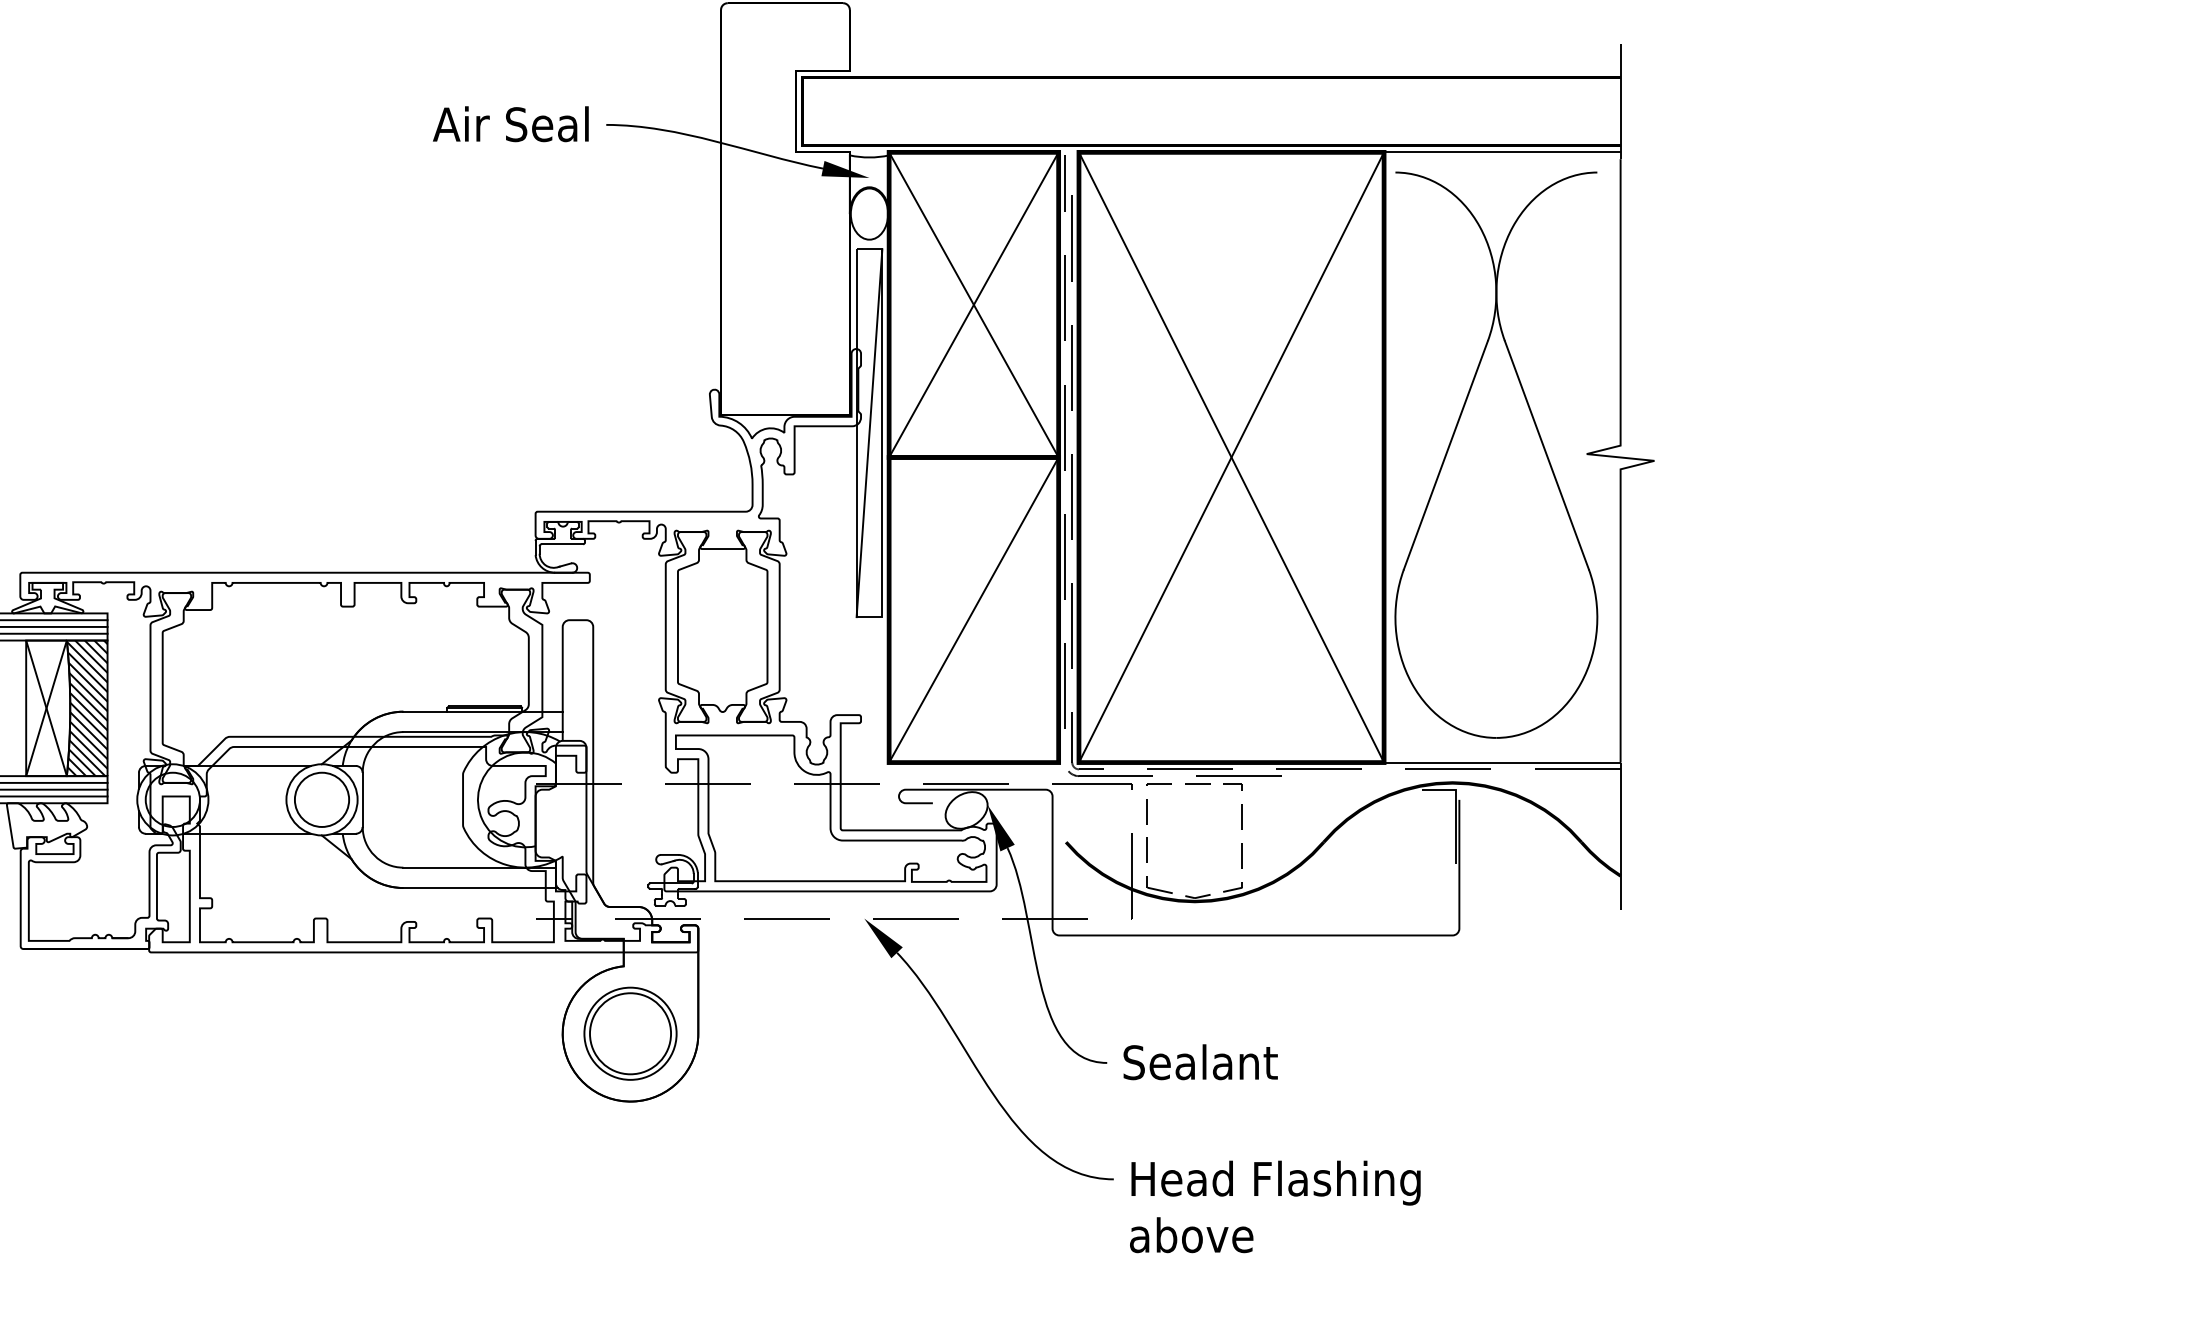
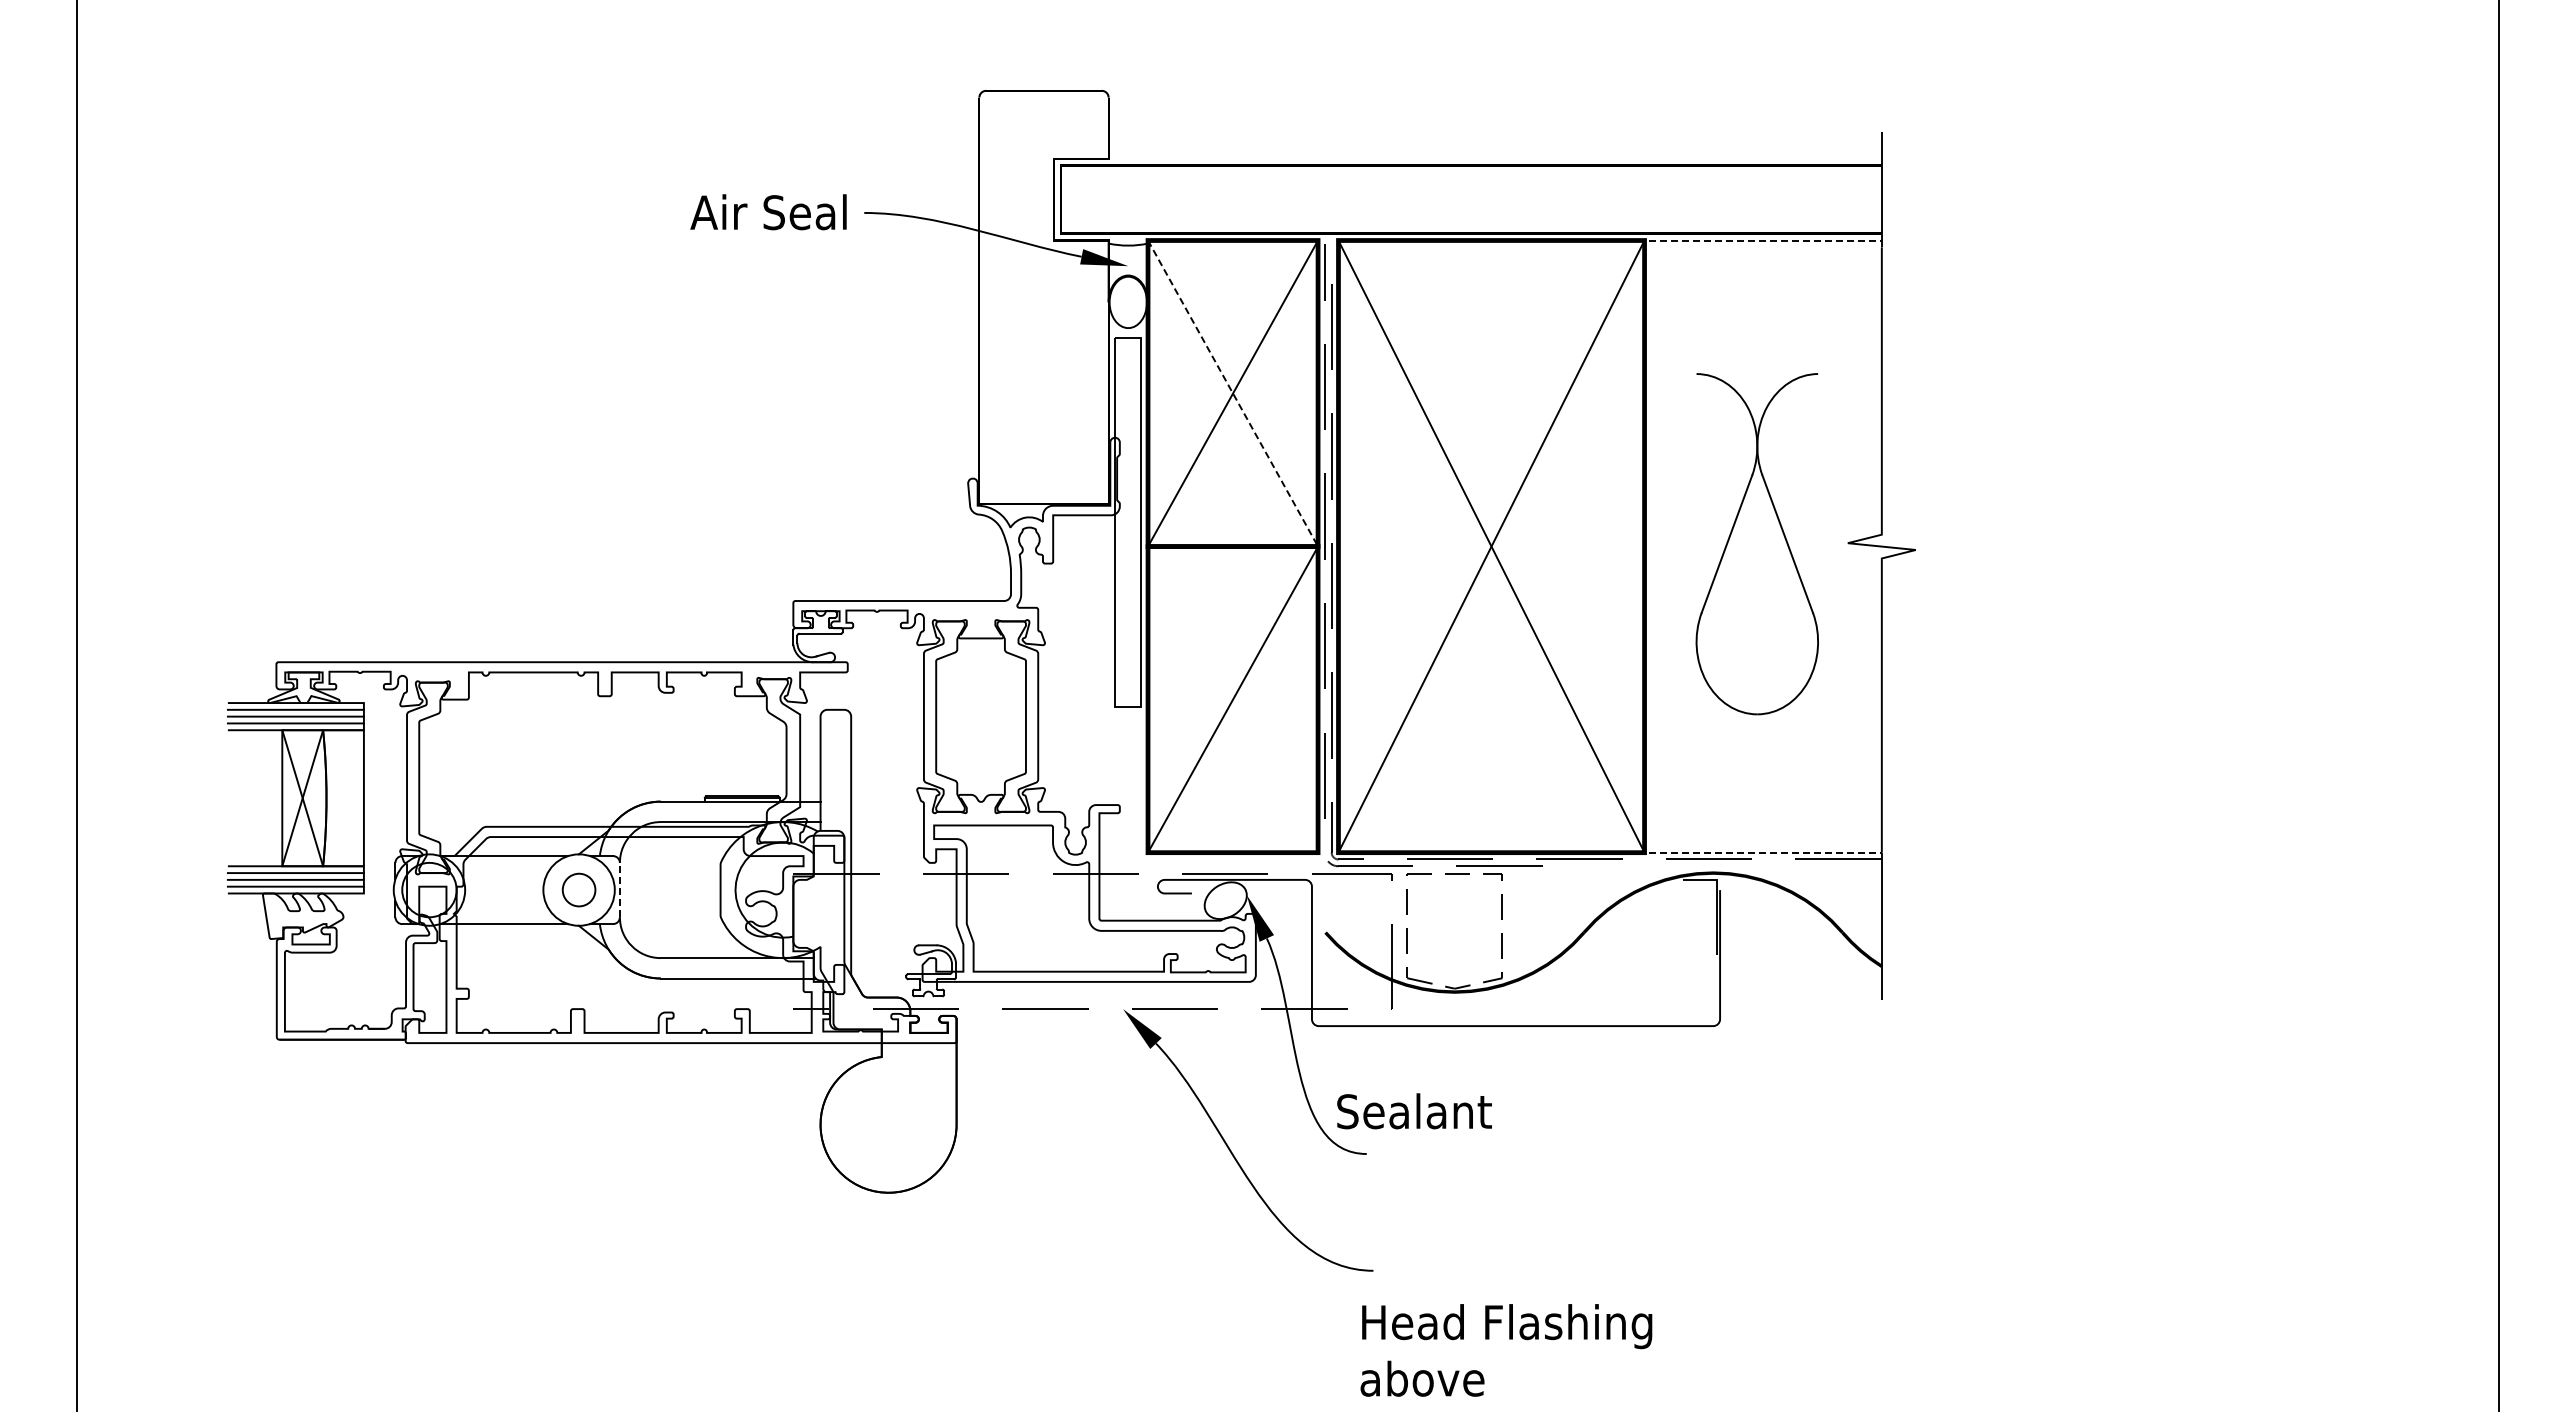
line: (1499, 152) -> (1760, 240), solid -> dashed
line: (974, 304) -> (1233, 393), solid -> dashed
line: (869, 432) -> (1128, 521), removed
part: (1496, 454) -> (1757, 543), size x0.6
hatch: (87, 708) -> (343, 798), removed
line: (1499, 762) -> (1760, 852), solid -> dashed
circle: (321, 799) -> (578, 889), size x0.6
line: (362, 799) -> (619, 889), solid -> dashed
part: (630, 1033) -> (888, 1124), removed
text: (1200, 1062) -> (1414, 1111), moved
text: (1275, 1206) -> (1506, 1350), moved

